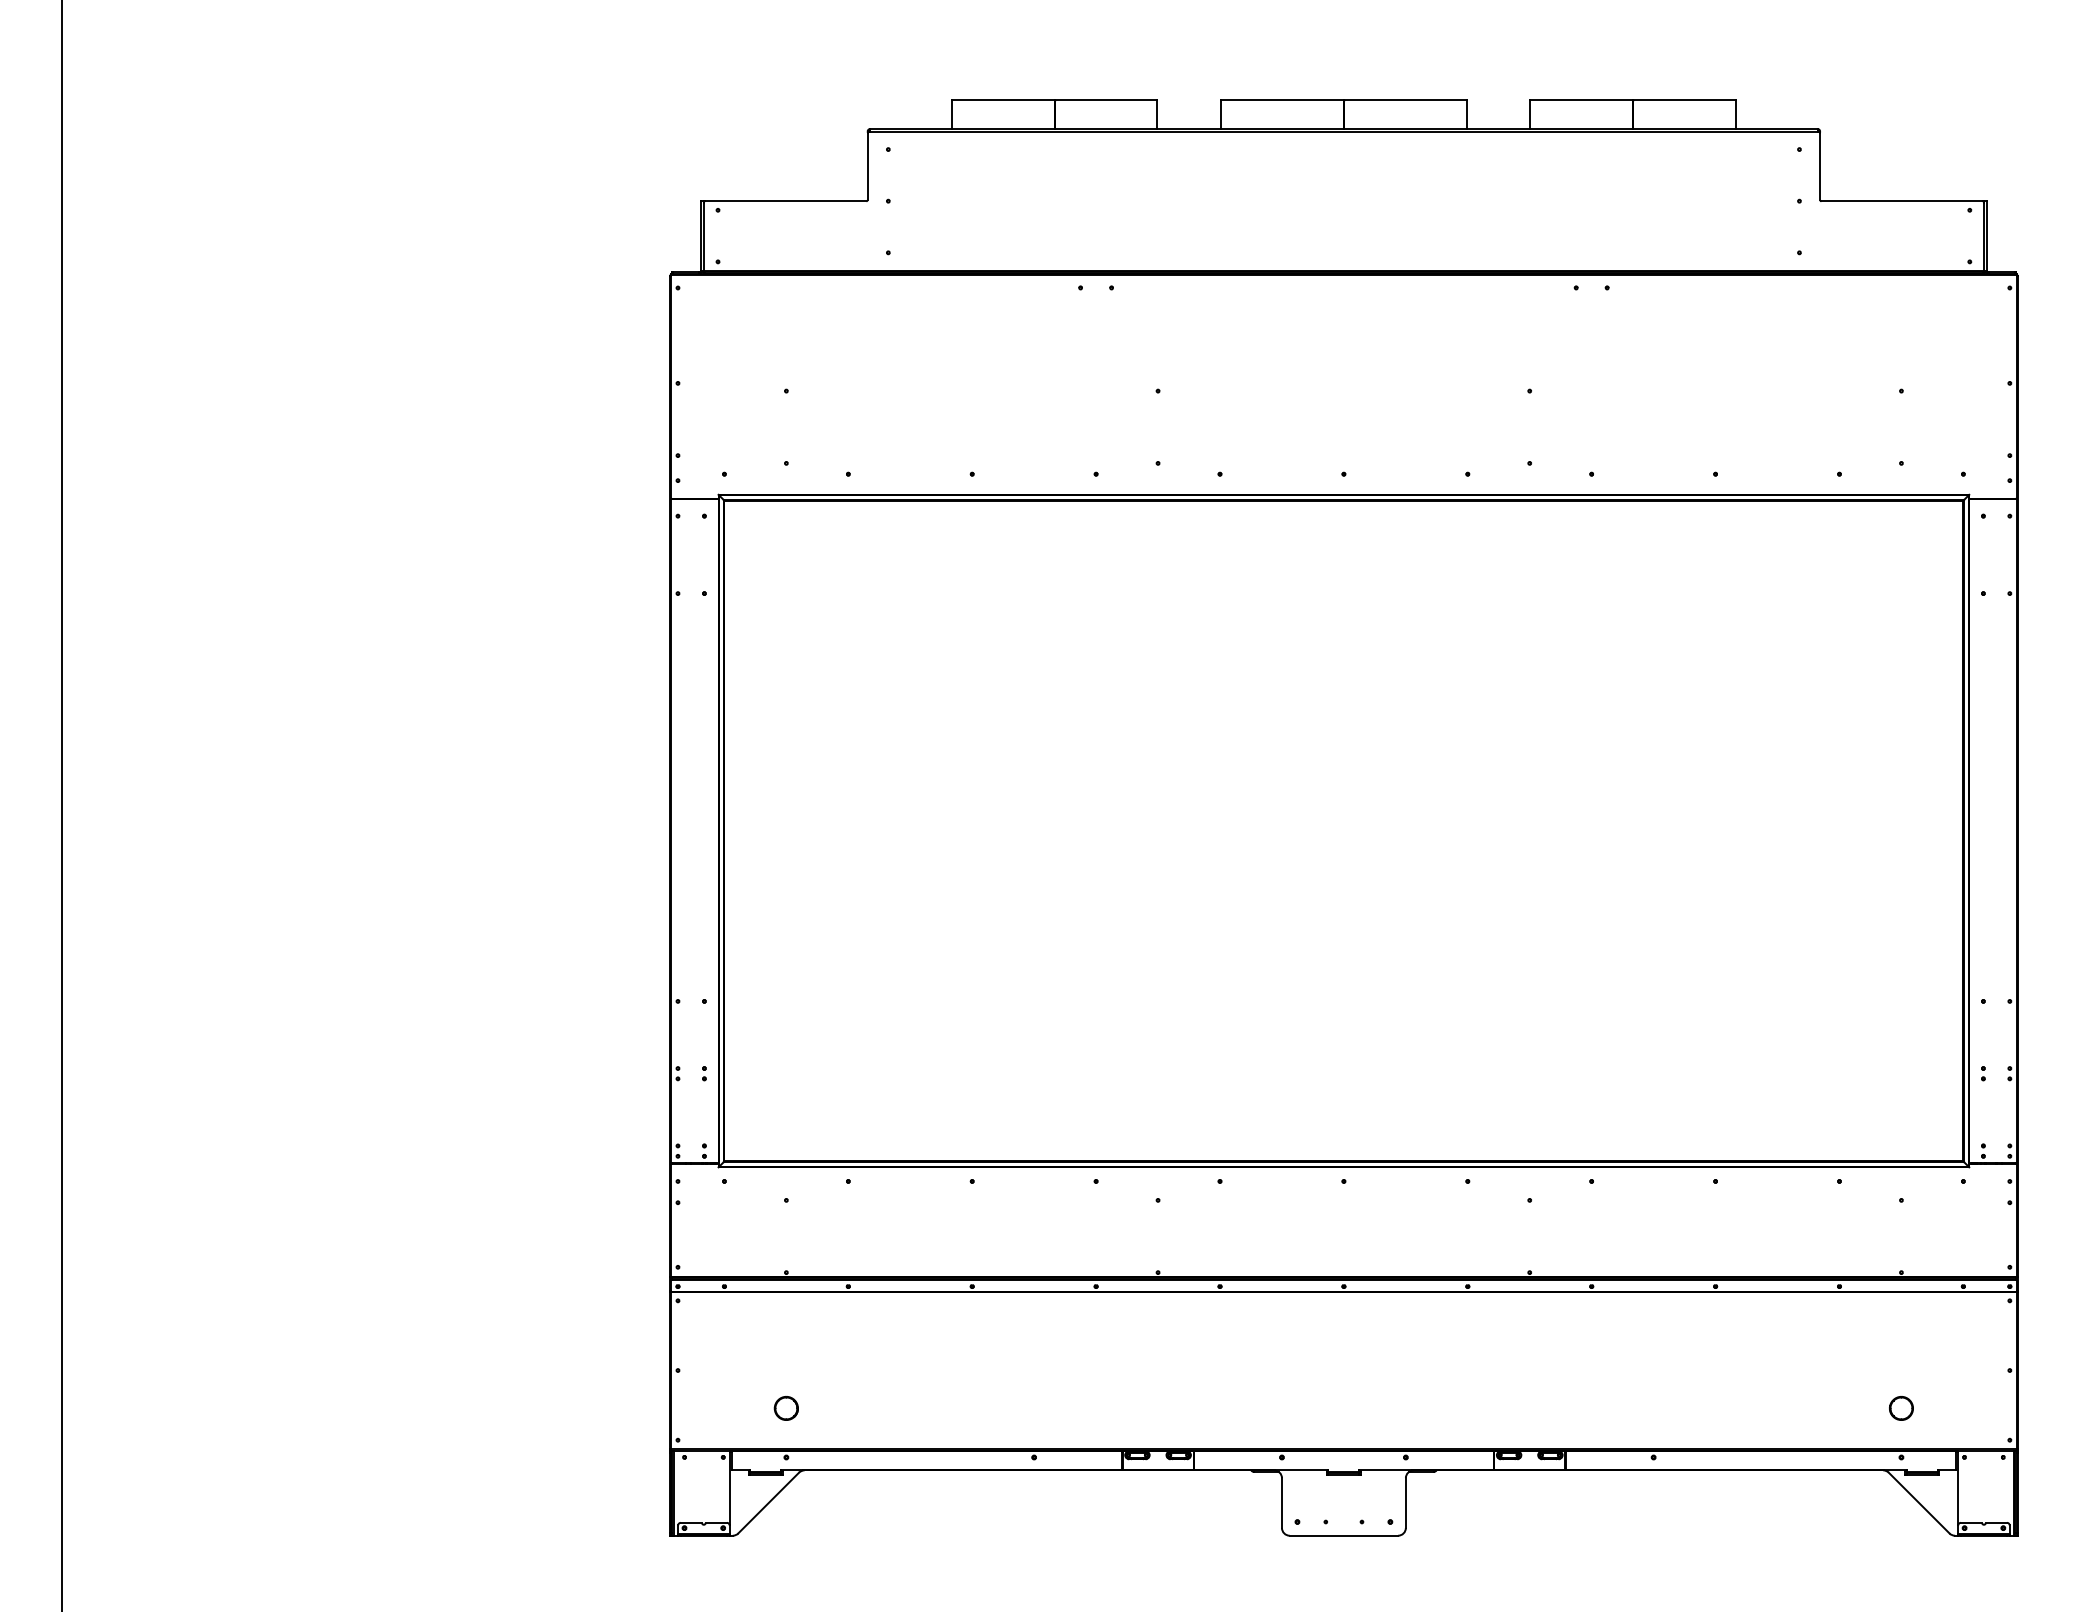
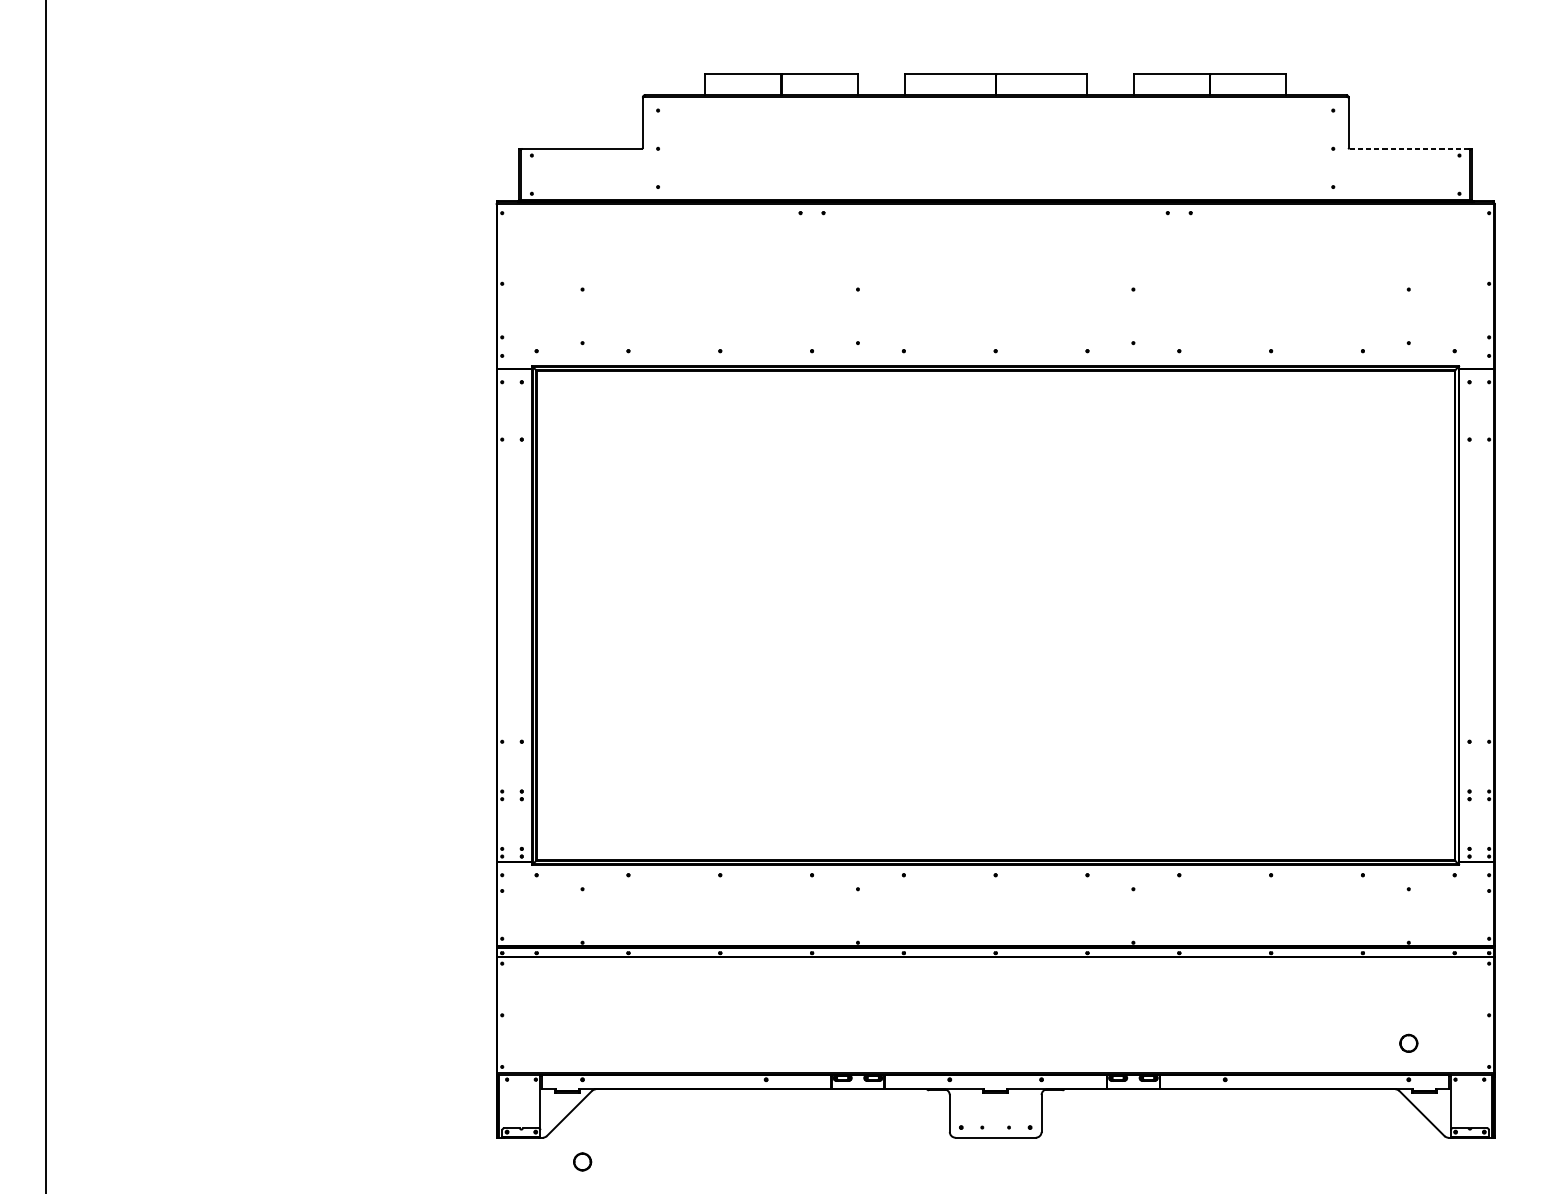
line: (1902, 201) -> (1409, 149), solid -> dashed
part: (785, 1408) -> (581, 1162), moved

